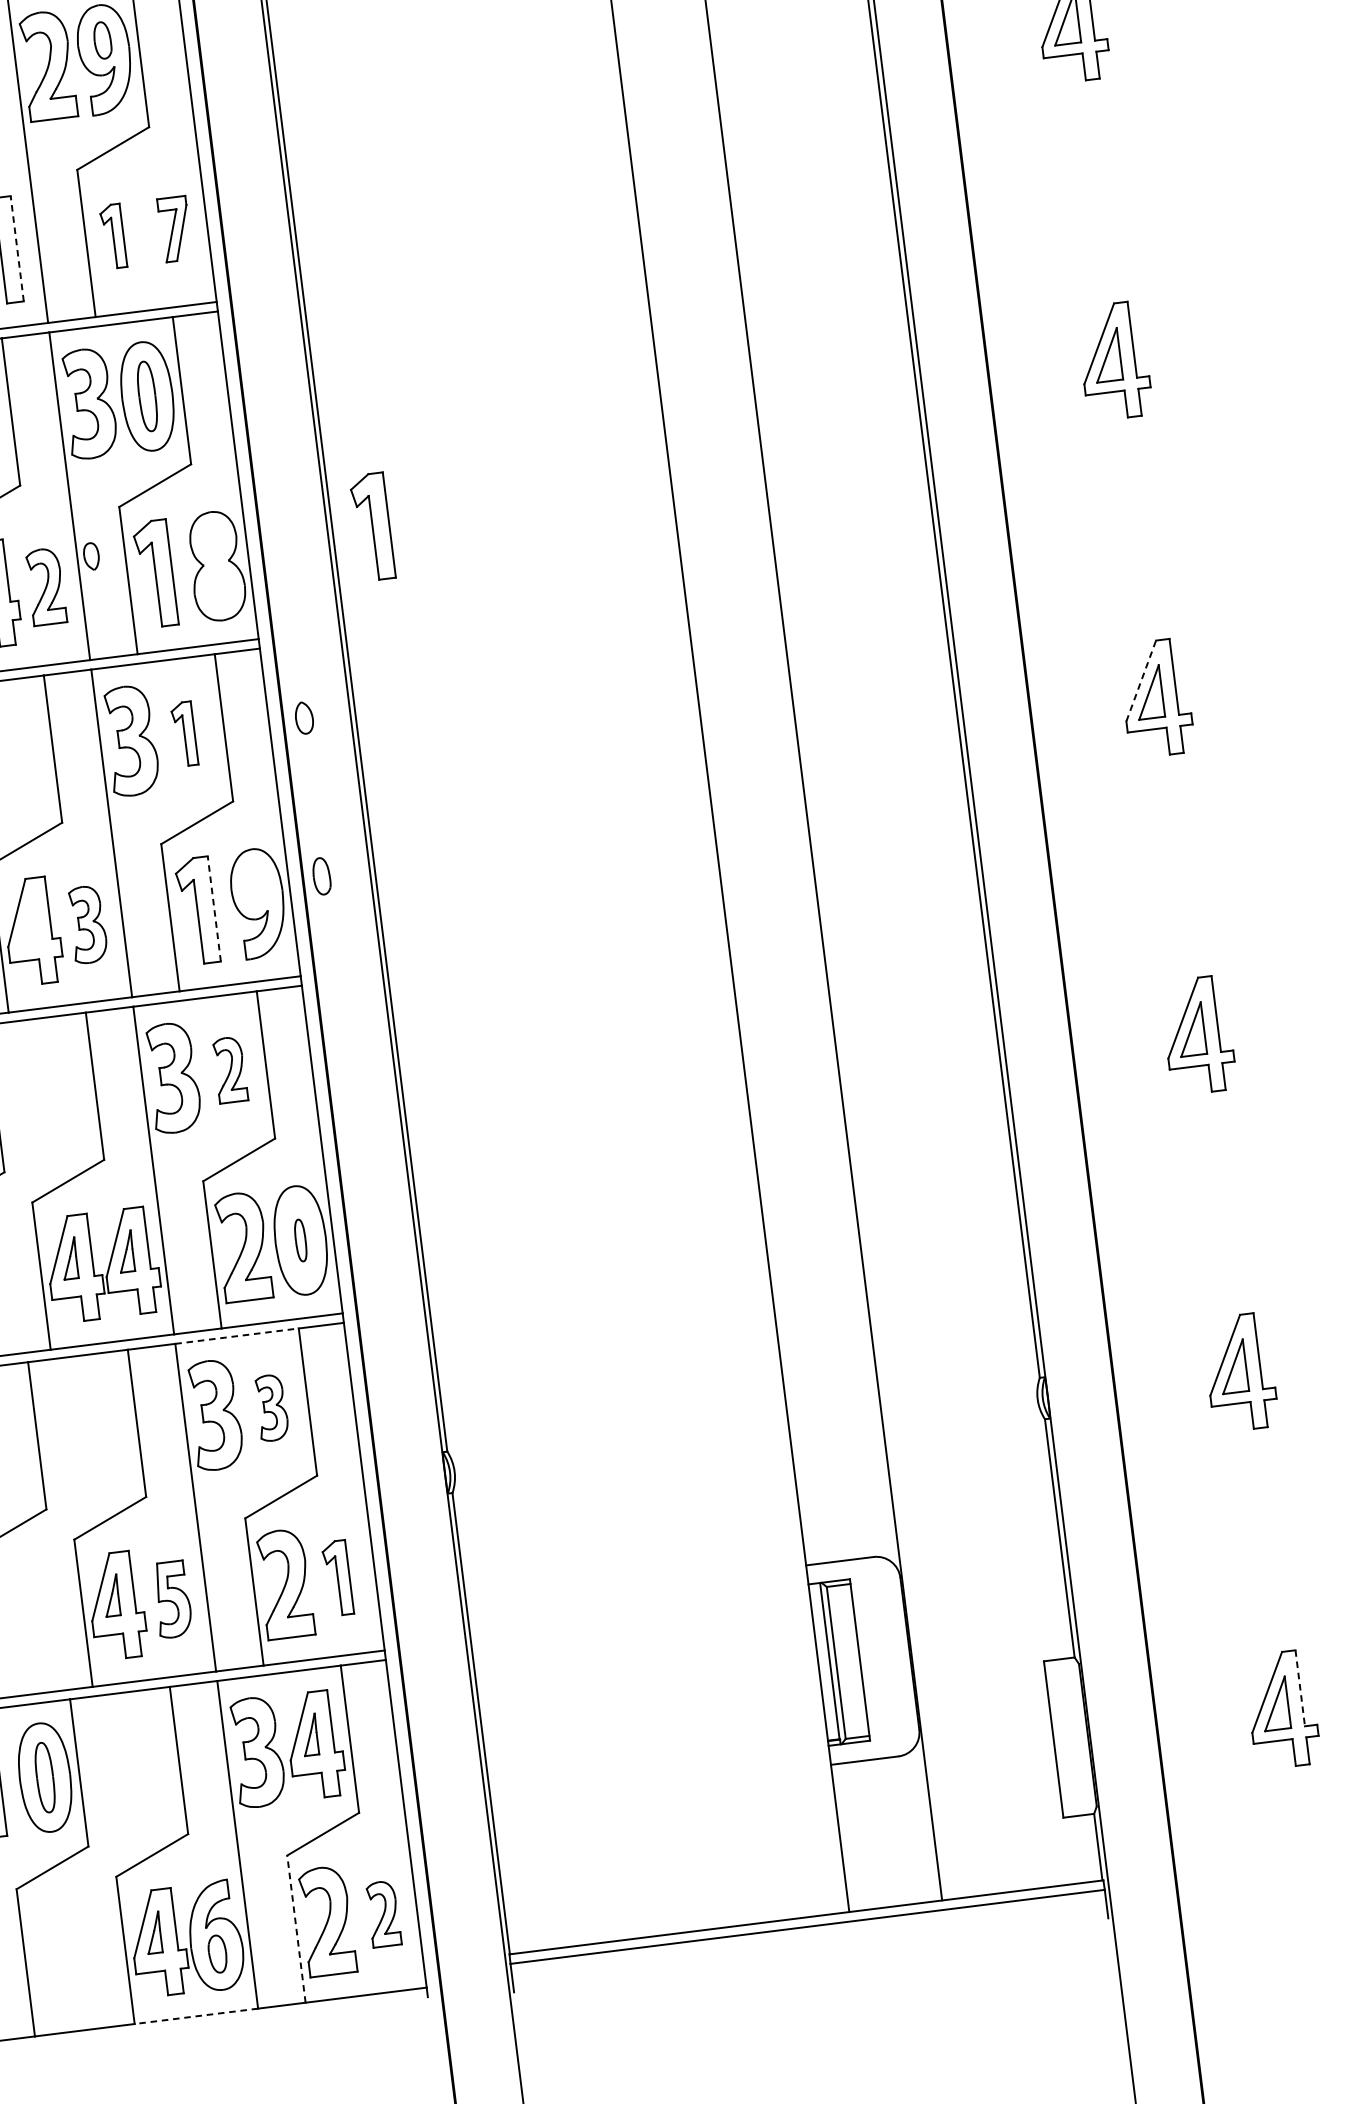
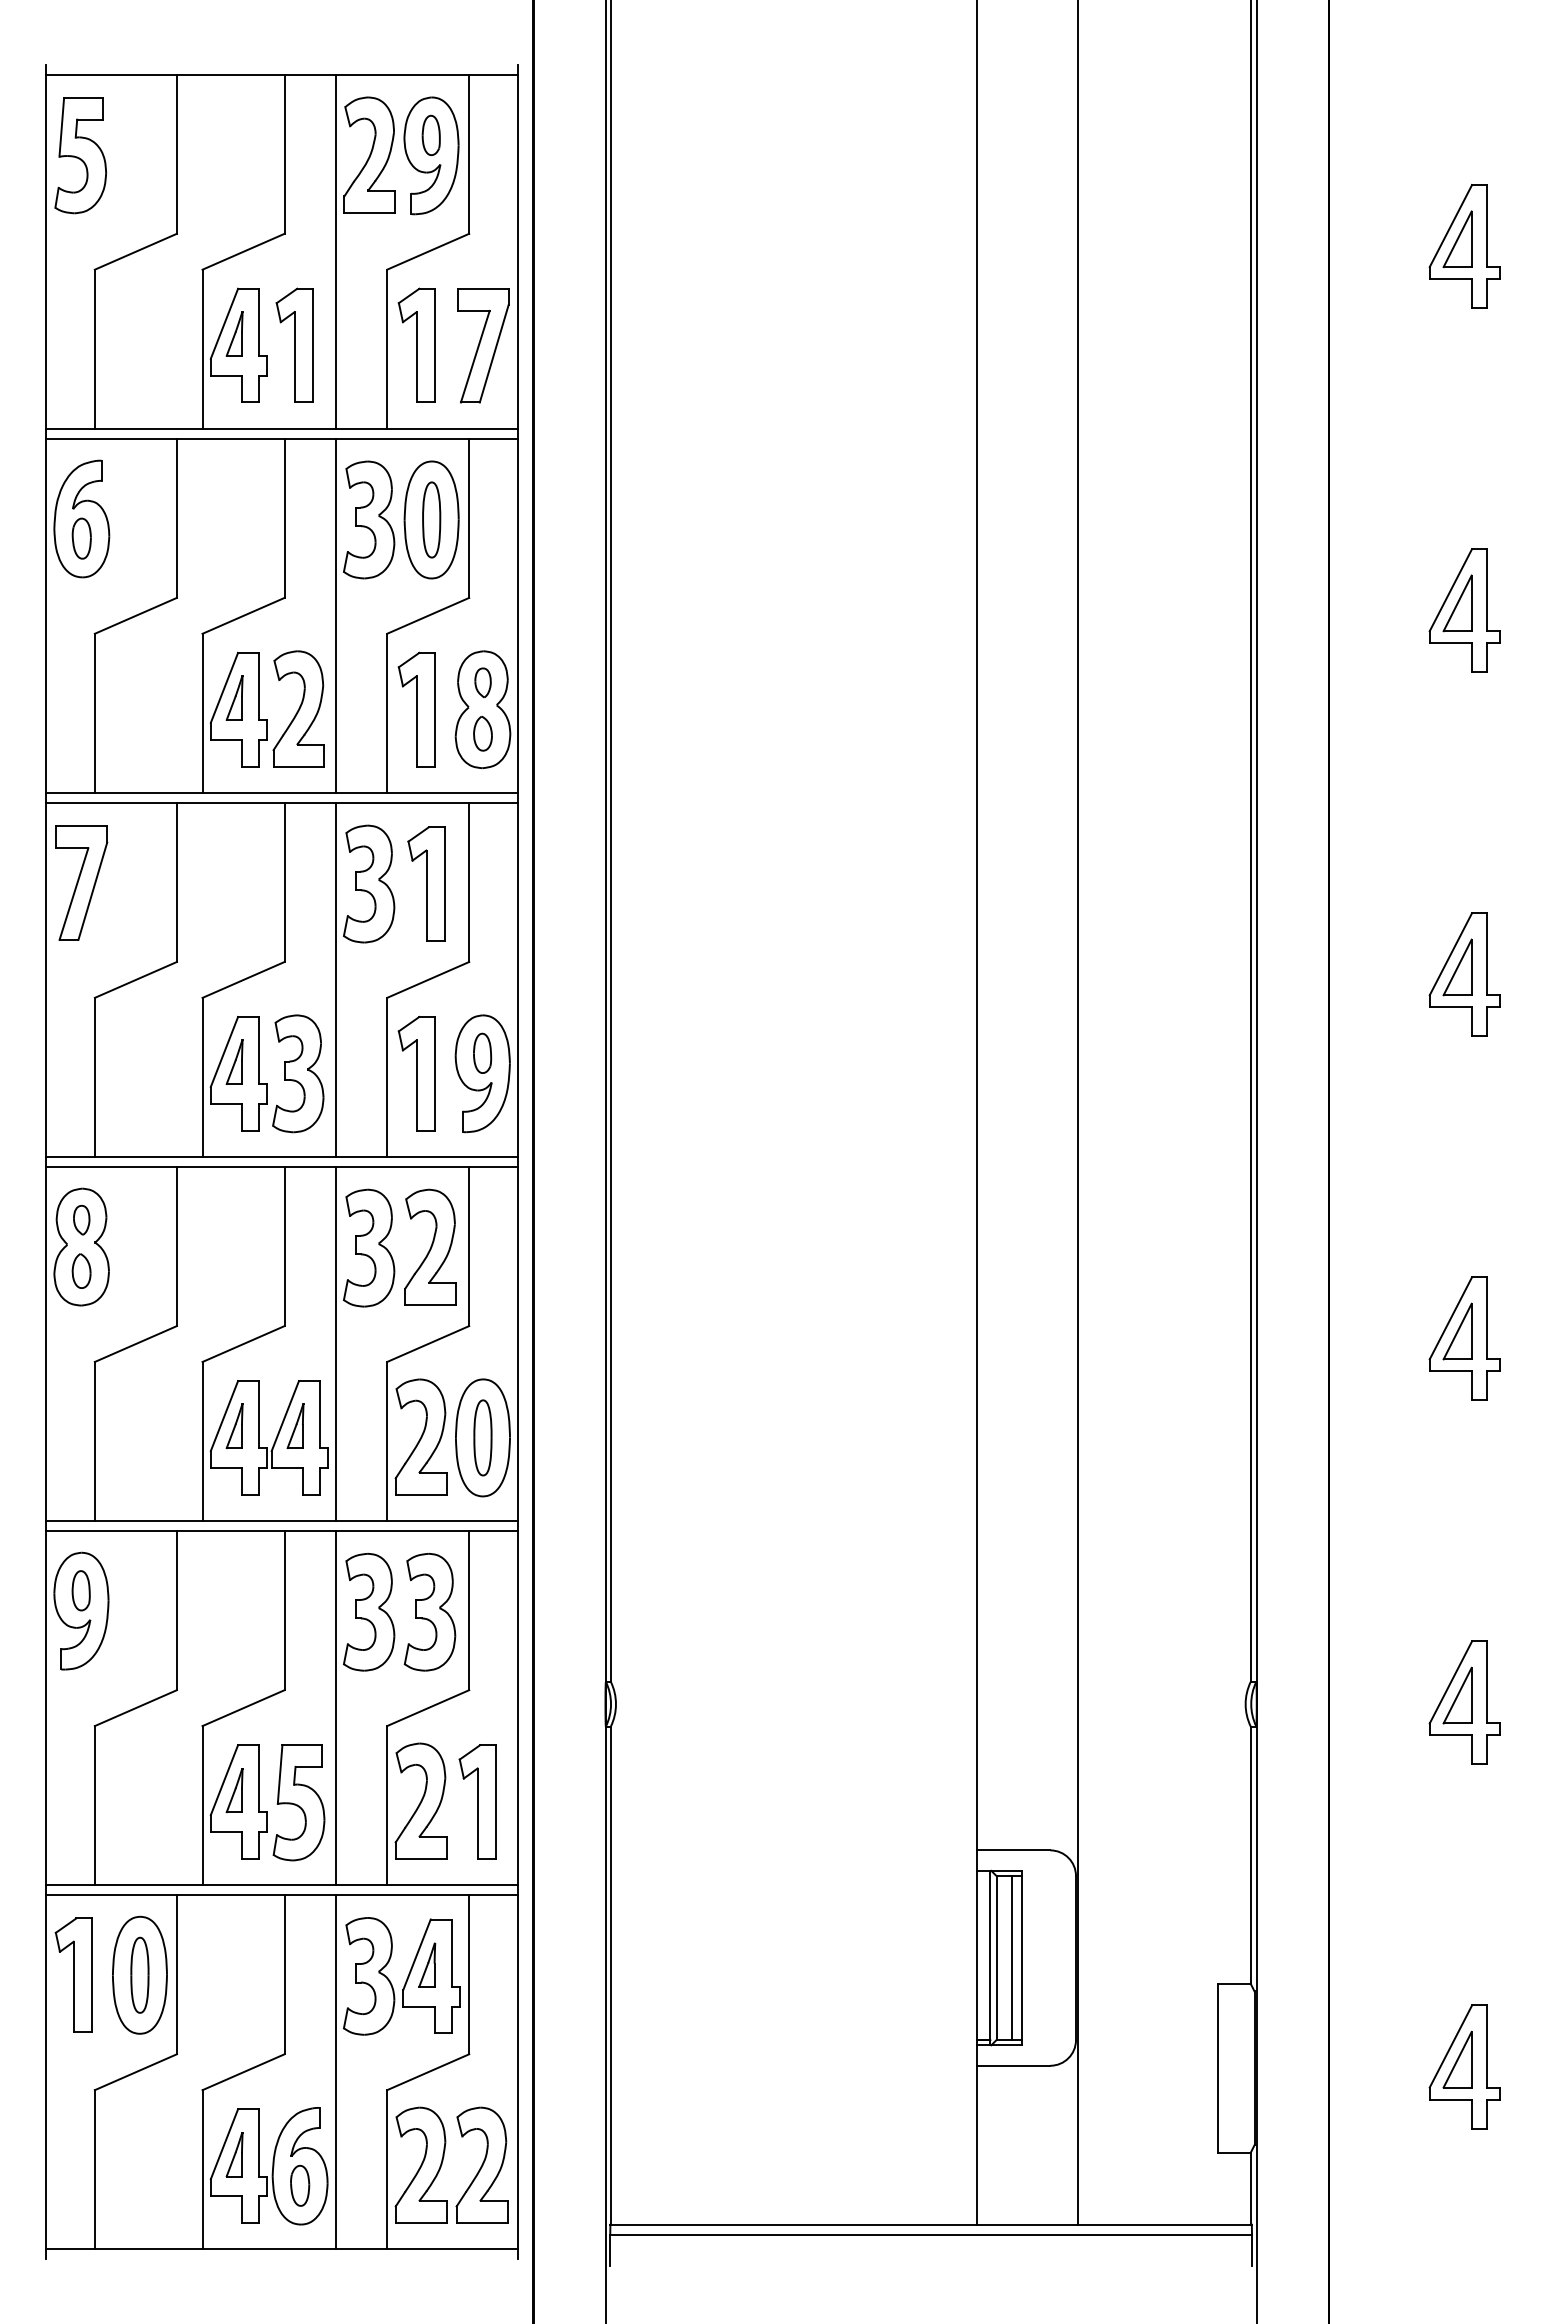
part: (175, 228) -> (483, 345), size x1.67
part: (113, 235) -> (416, 344), size x1.67
line: (16, 248) -> (312, 345), dashed -> solid
part: (372, 526) -> (653, 688), removed
part: (90, 556) -> (482, 682), moved
part: (45, 586) -> (298, 708), size x1.43
line: (1141, 680) -> (1451, 953), dashed -> solid
part: (303, 717) -> (482, 733), moved
part: (184, 733) -> (426, 883), size x1.67
part: (321, 875) -> (482, 1052), moved
line: (213, 908) -> (434, 1073), dashed -> solid
part: (27, 920) -> (234, 1061), added
part: (87, 924) -> (298, 1073), size x1.43
part: (230, 1069) -> (430, 1246), size x1.67
part: (300, 1240) -> (482, 1437), size x1.67
line: (237, 1336) -> (402, 1531), dashed -> solid
part: (271, 1407) -> (429, 1611), size x1.67
part: (337, 1577) -> (477, 1801), size x1.43
part: (171, 1599) -> (298, 1802), size x1.43
line: (850, 1661) -> (1011, 1958), added
line: (1300, 1689) -> (1486, 2047), dashed -> solid
part: (383, 1913) -> (481, 2164), size x1.67
line: (296, 1928) -> (387, 2169), dashed -> solid
line: (196, 2016) -> (269, 2249), dashed -> solid

